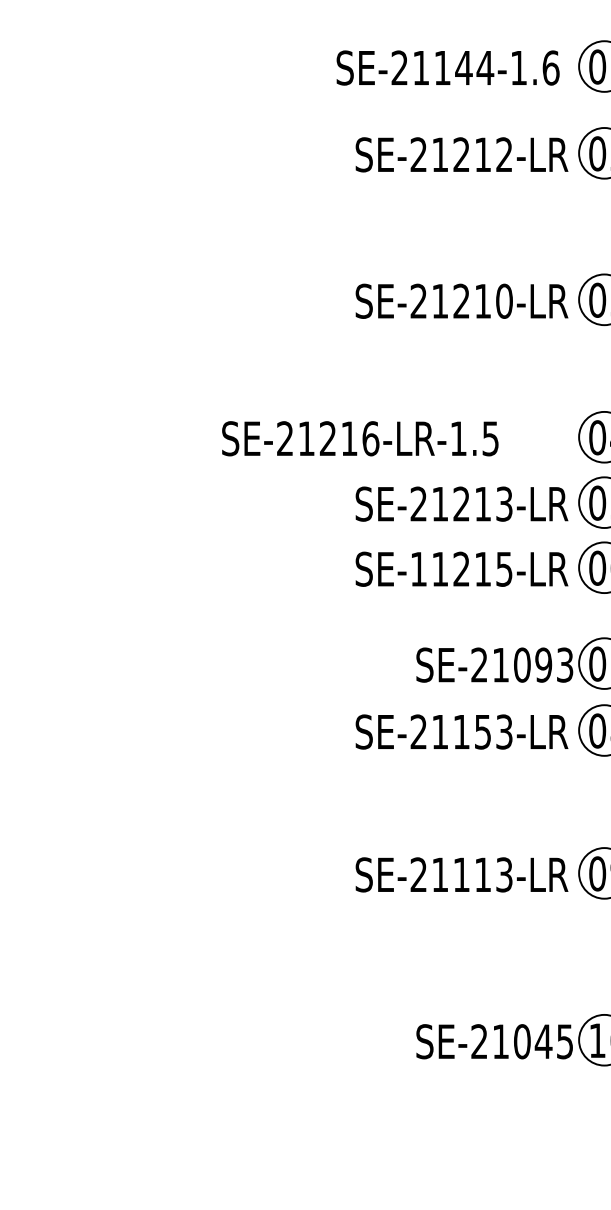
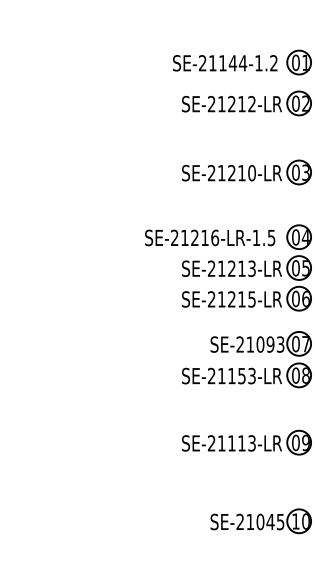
text: (549, 68) -> (273, 63), SE-21144-1.6 -> SE-21144-1.2
text: (361, 437) -> (210, 237), moved
text: (418, 569) -> (211, 299), SE-11215-LR -> SE-21215-LR

